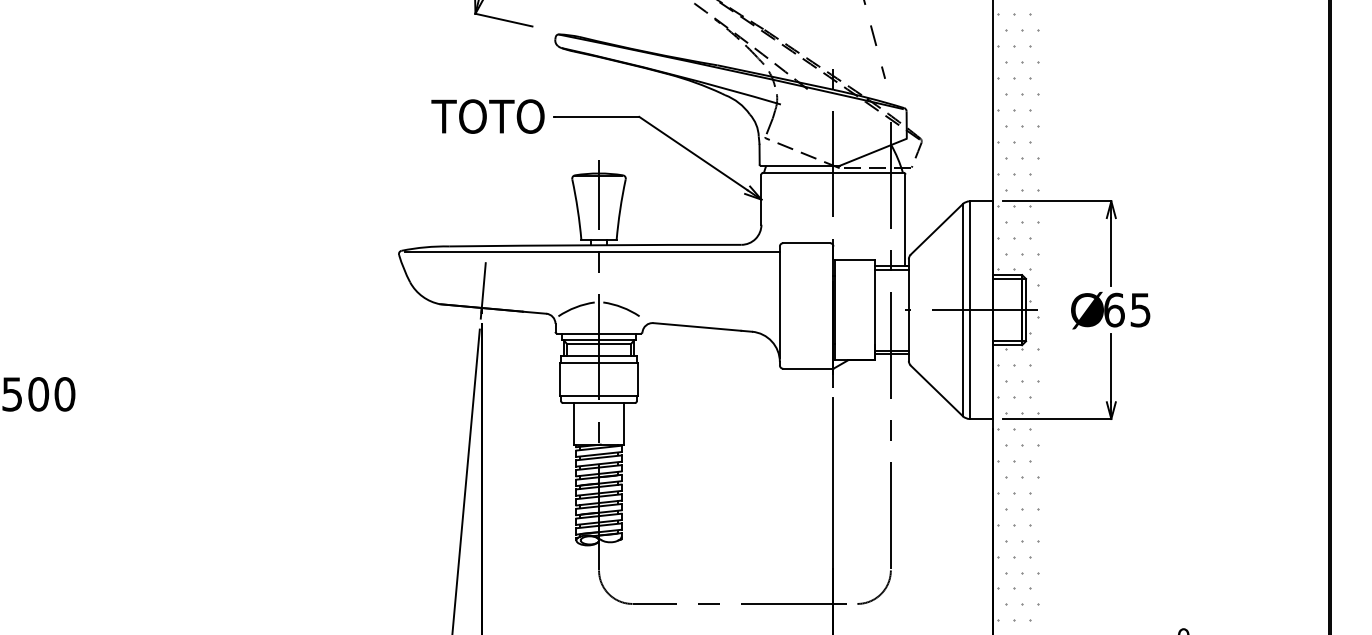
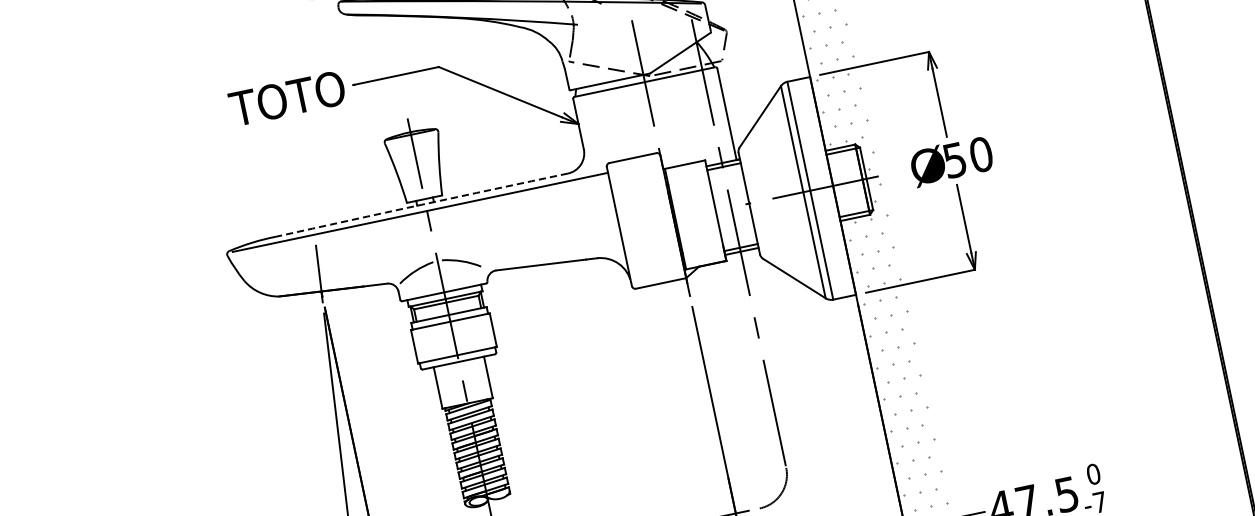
arc: (595, 245) -> (422, 204), solid -> dashed
text: (1127, 309) -> (967, 156), 65 -> 50

